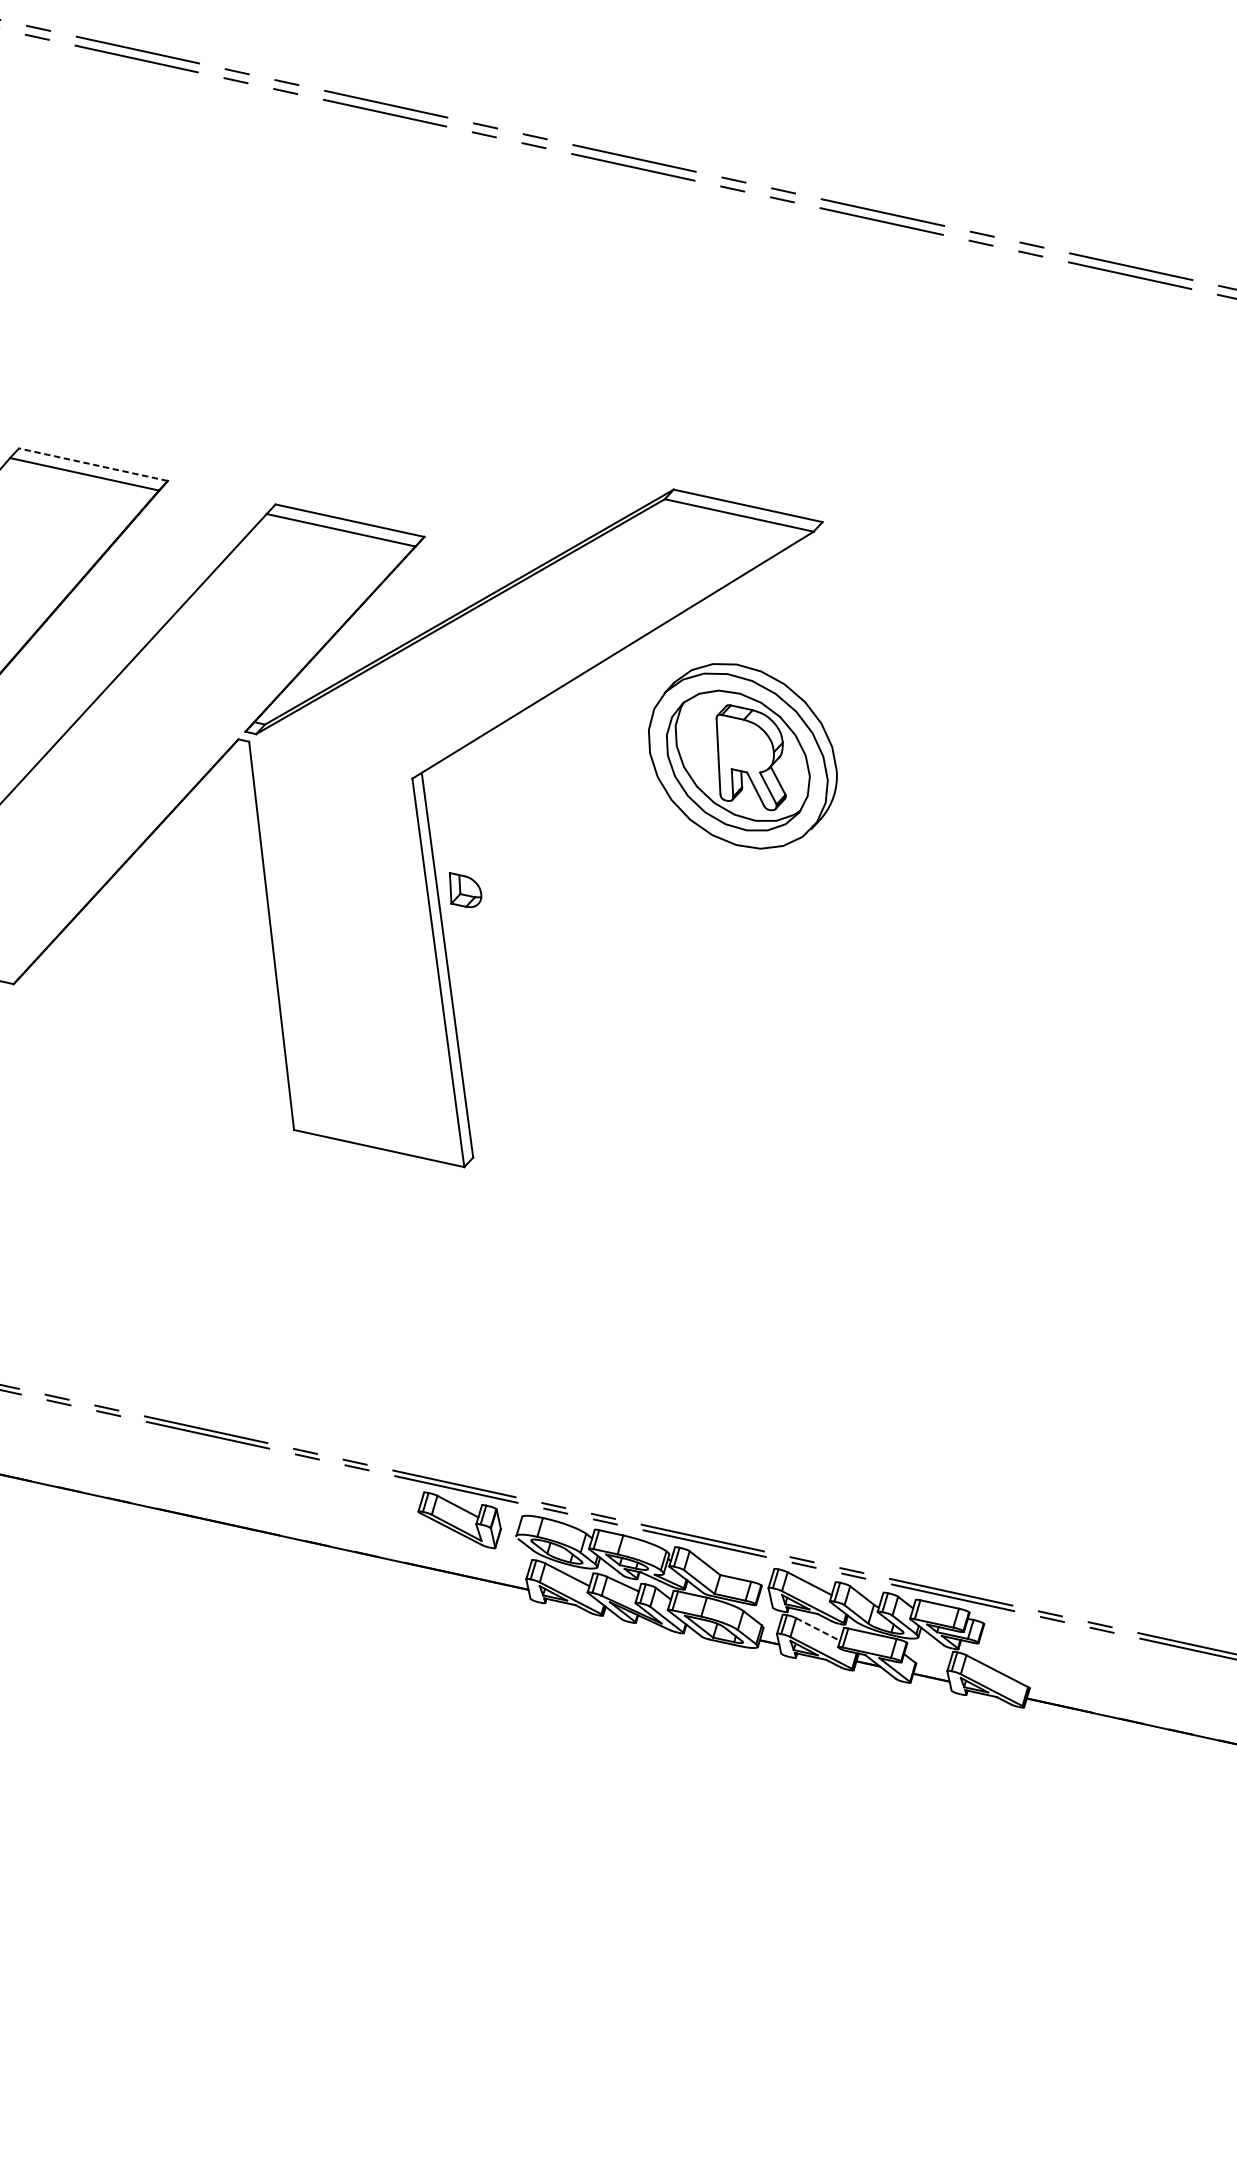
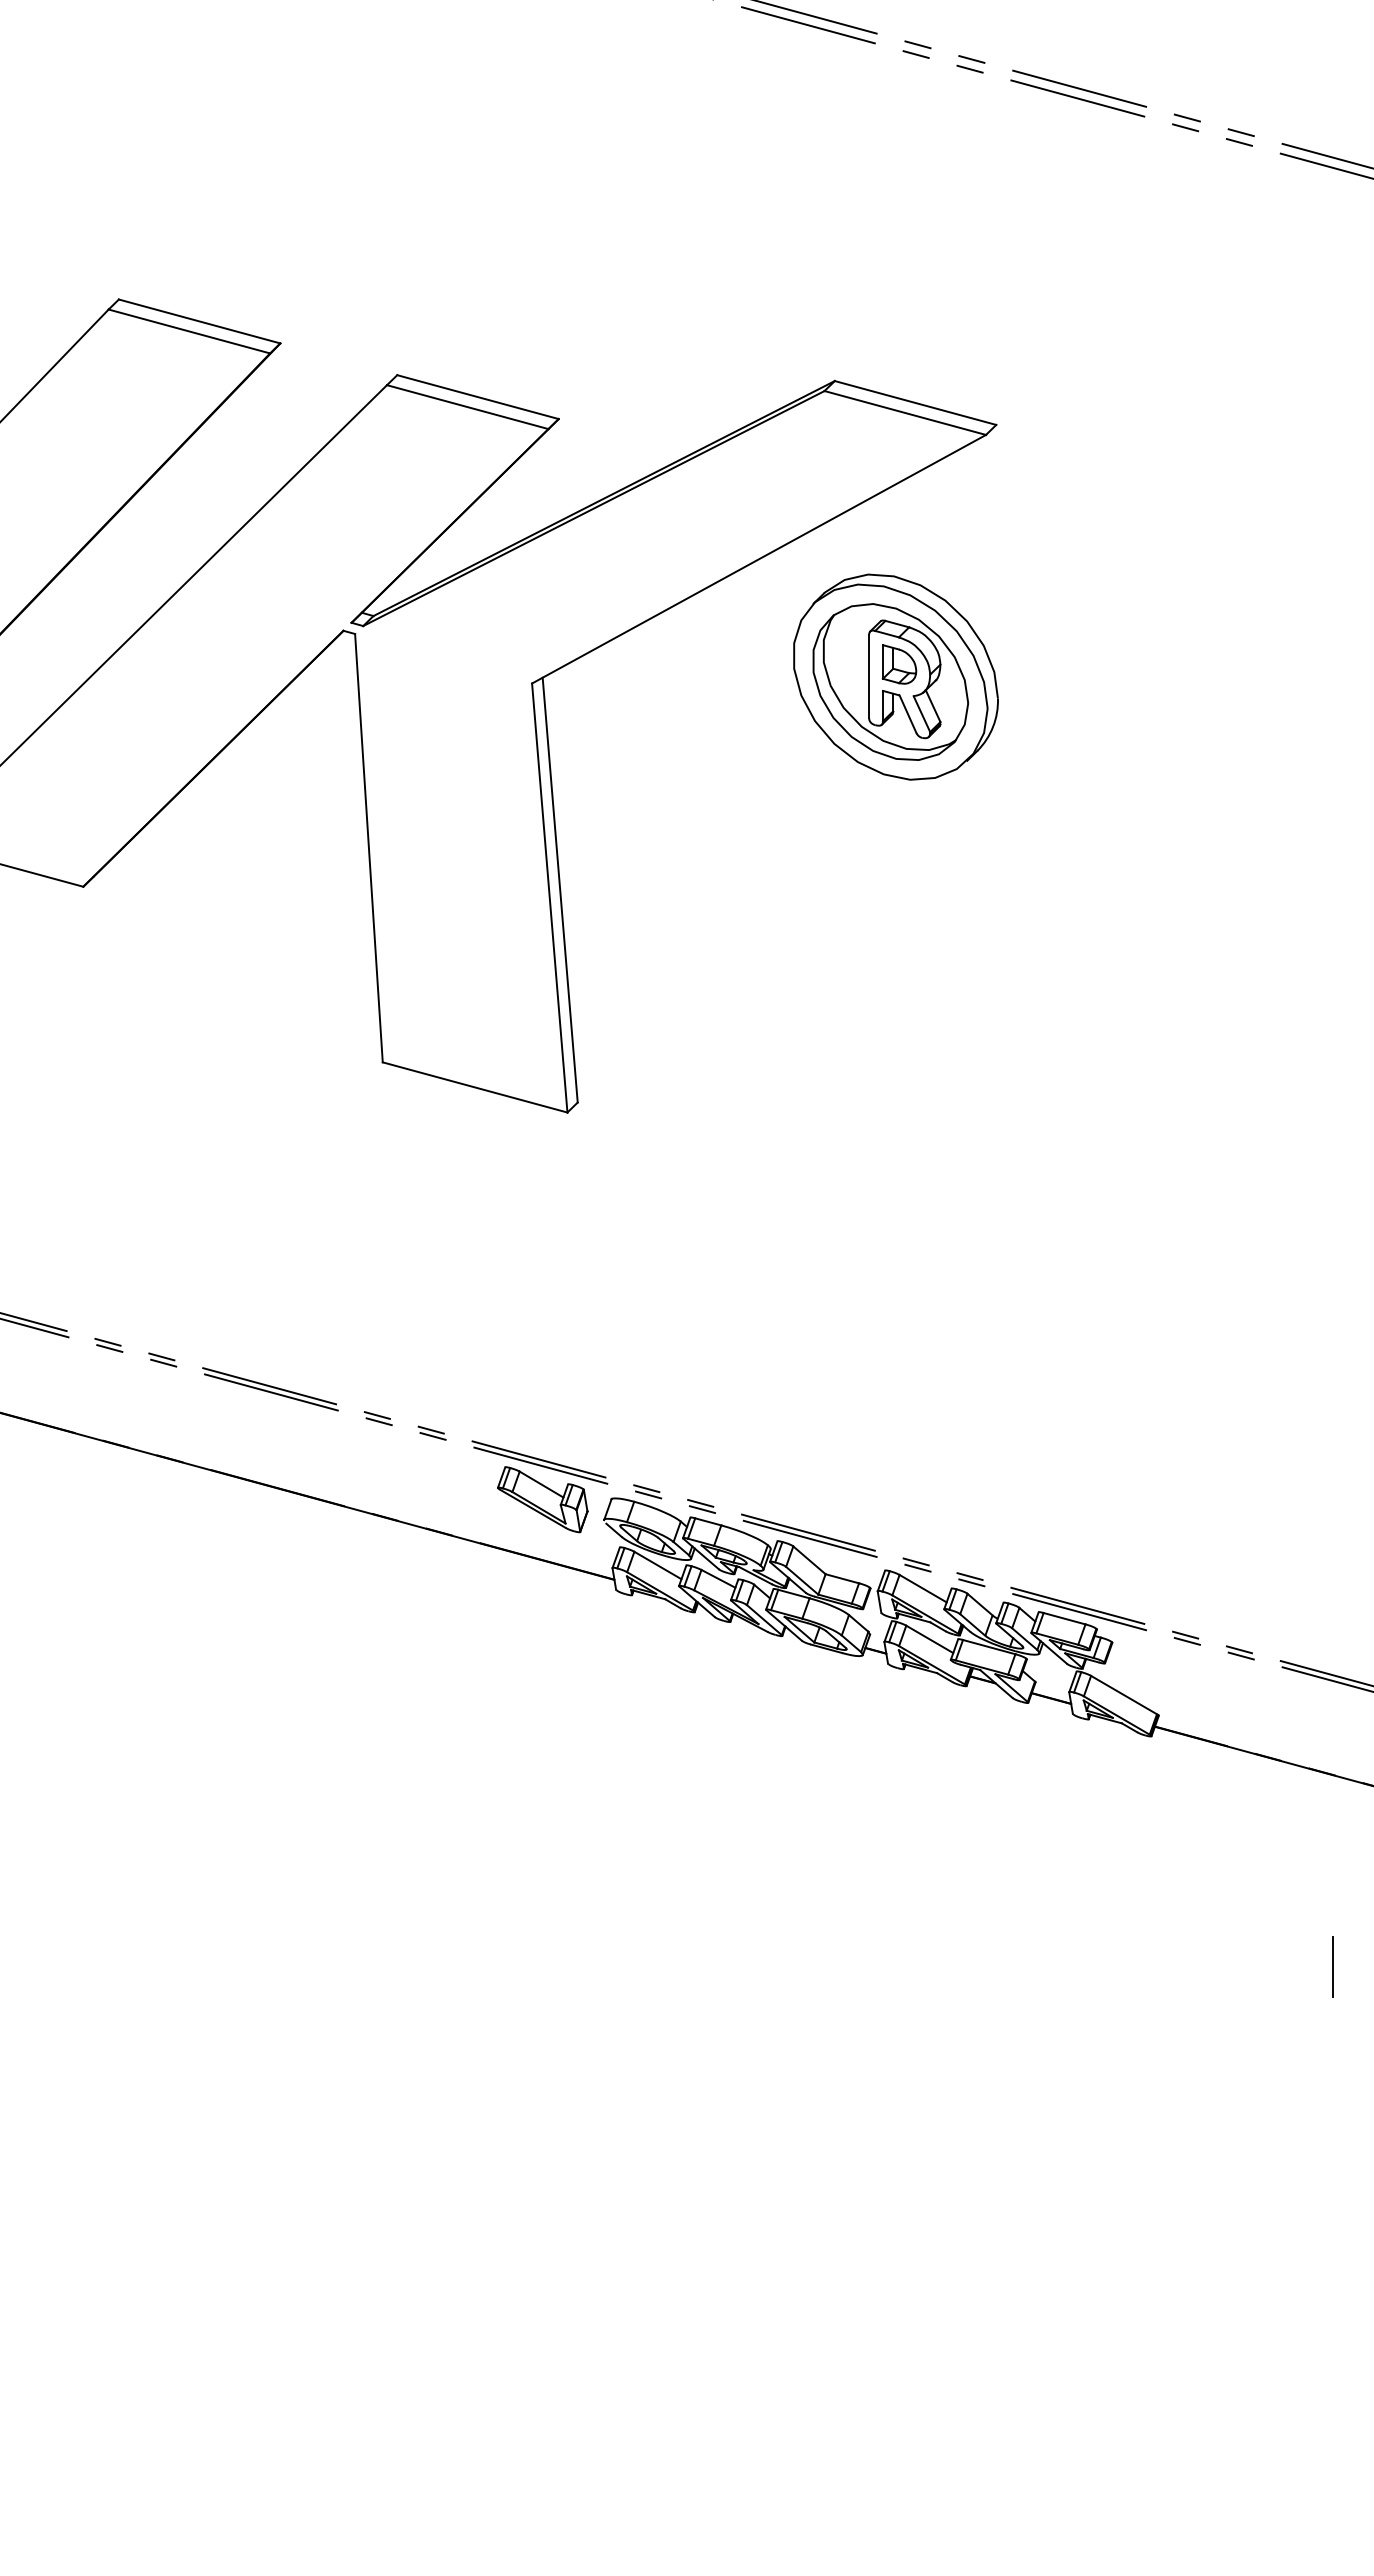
line: (93, 464) -> (199, 321), dashed -> solid
part: (465, 889) -> (899, 664), moved
line: (818, 1629) -> (930, 1639), dashed -> solid
line: (1199, 1909) -> (1332, 1967), added

